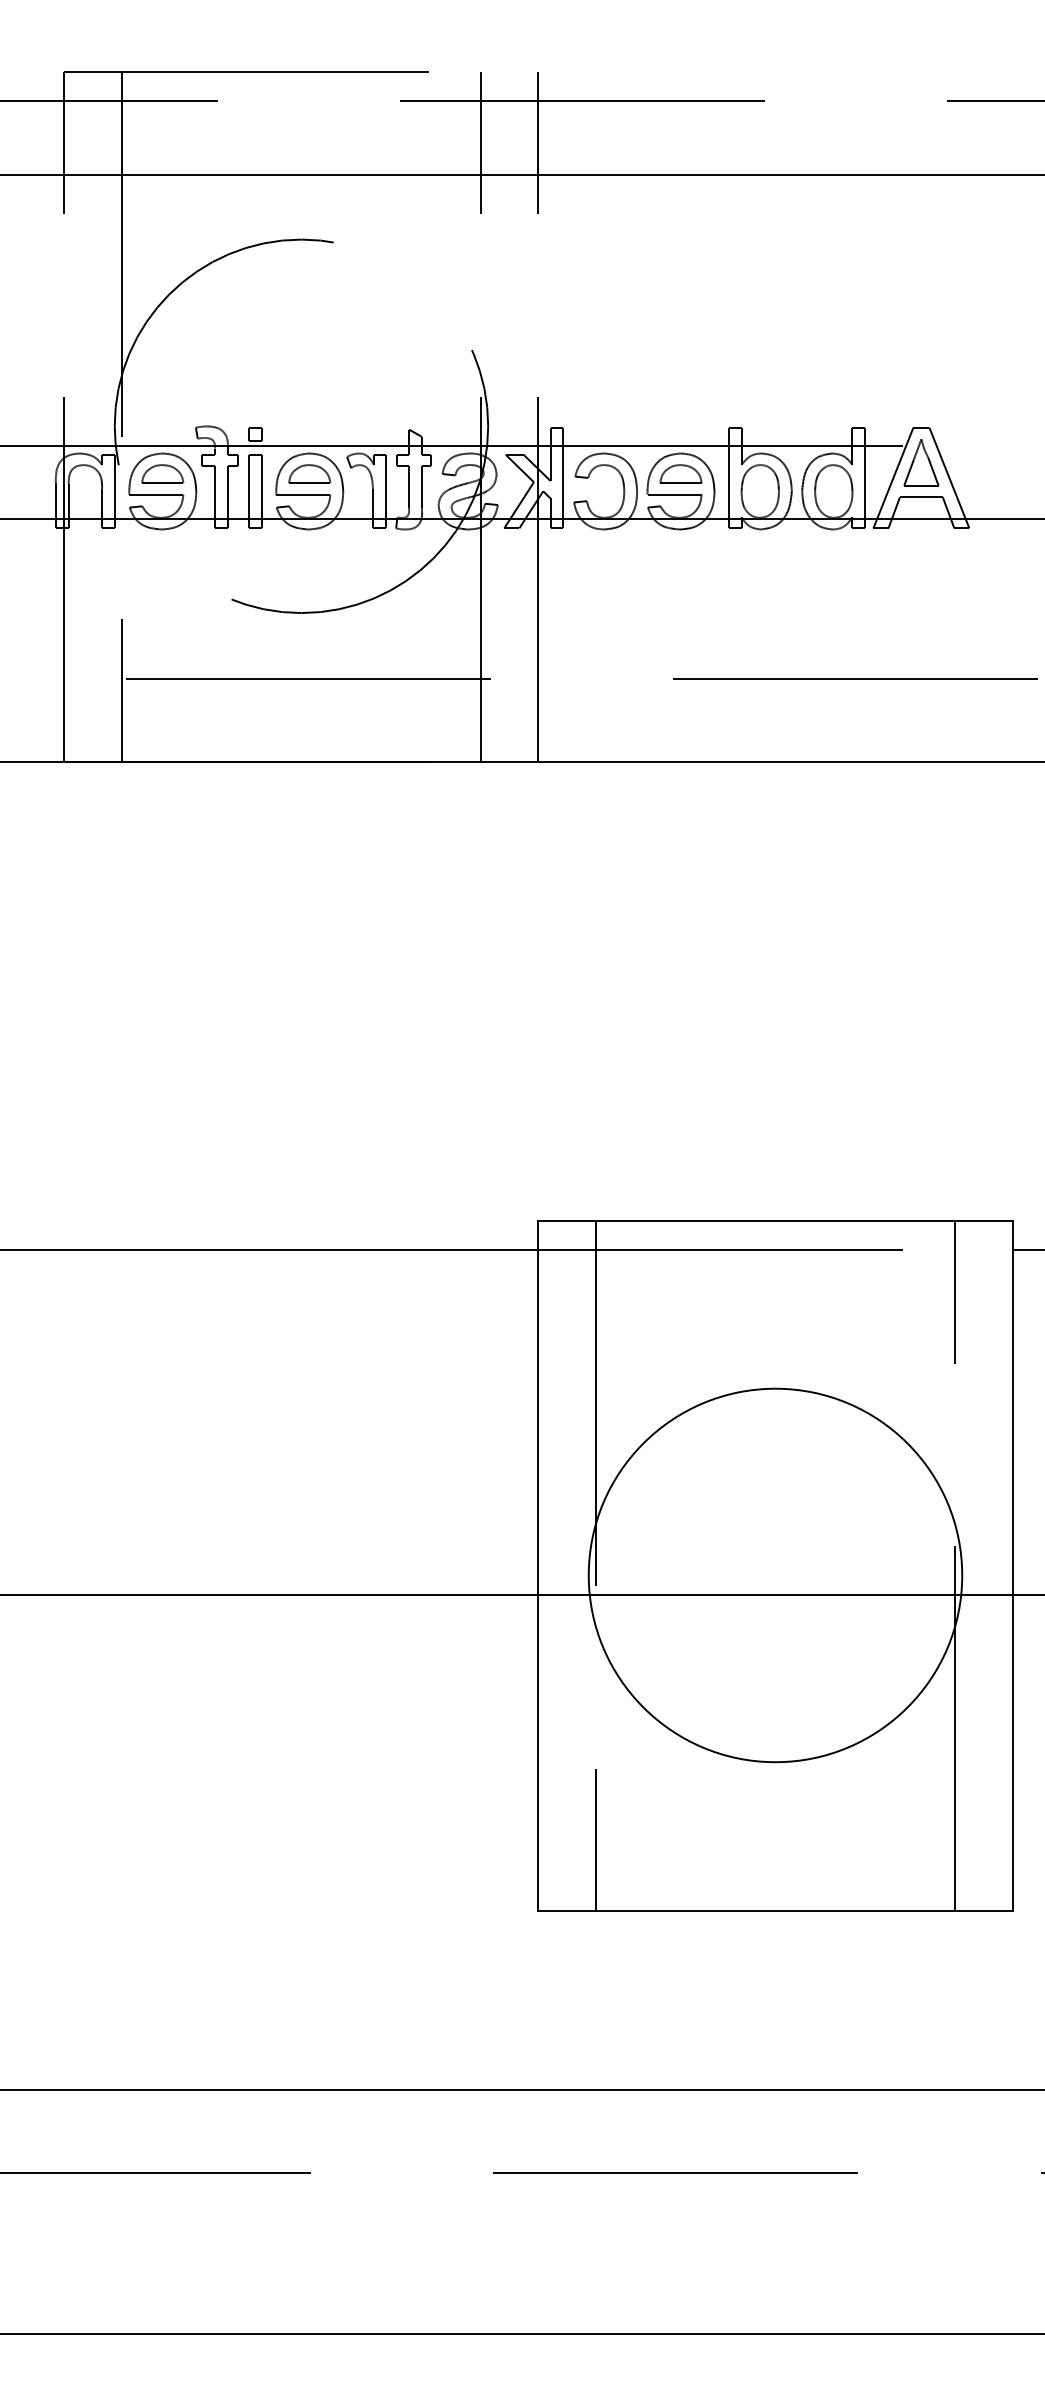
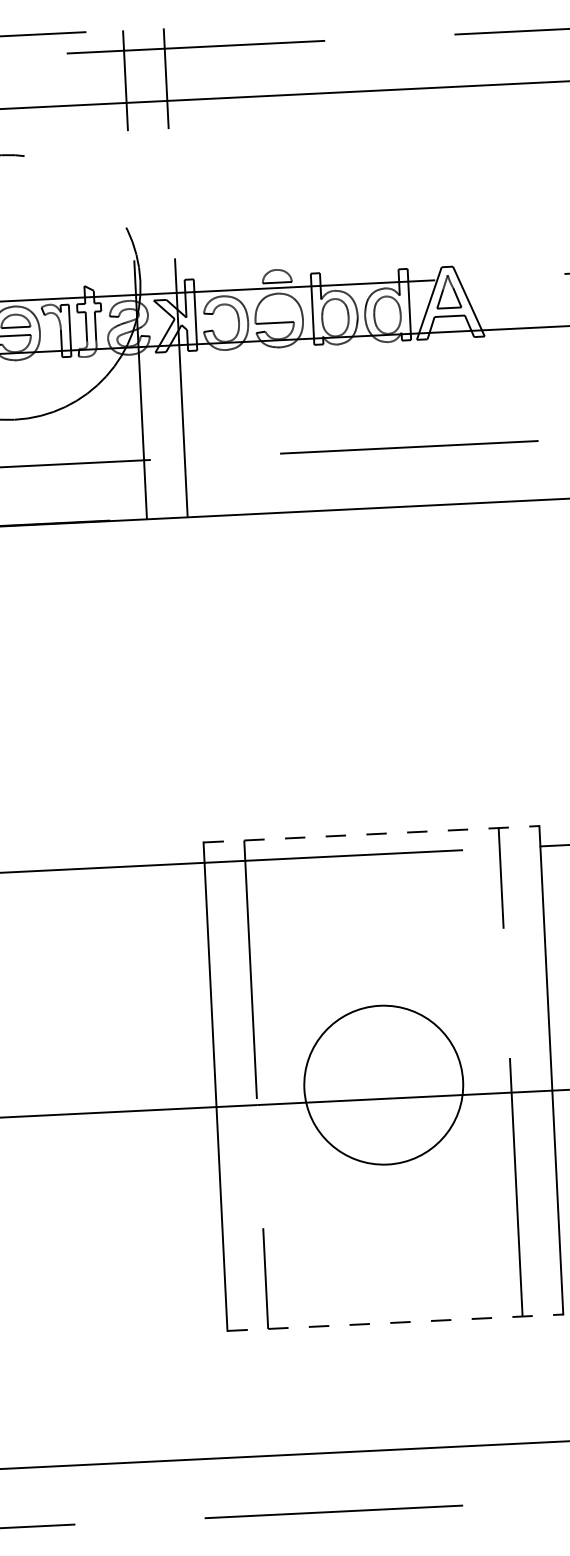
part: (680, 473) -> (276, 275), moved
line: (775, 1221) -> (371, 834), solid -> dashed
circle: (775, 1575) -> (383, 1085), size x0.6
line: (775, 1910) -> (395, 1322), solid -> dashed

